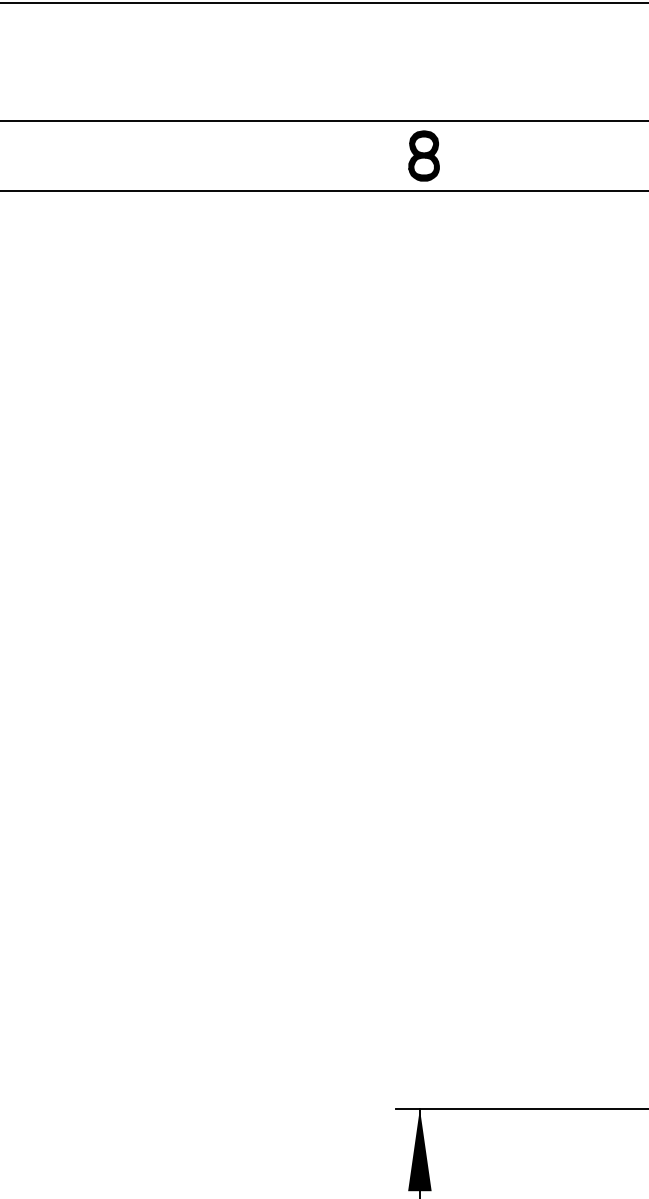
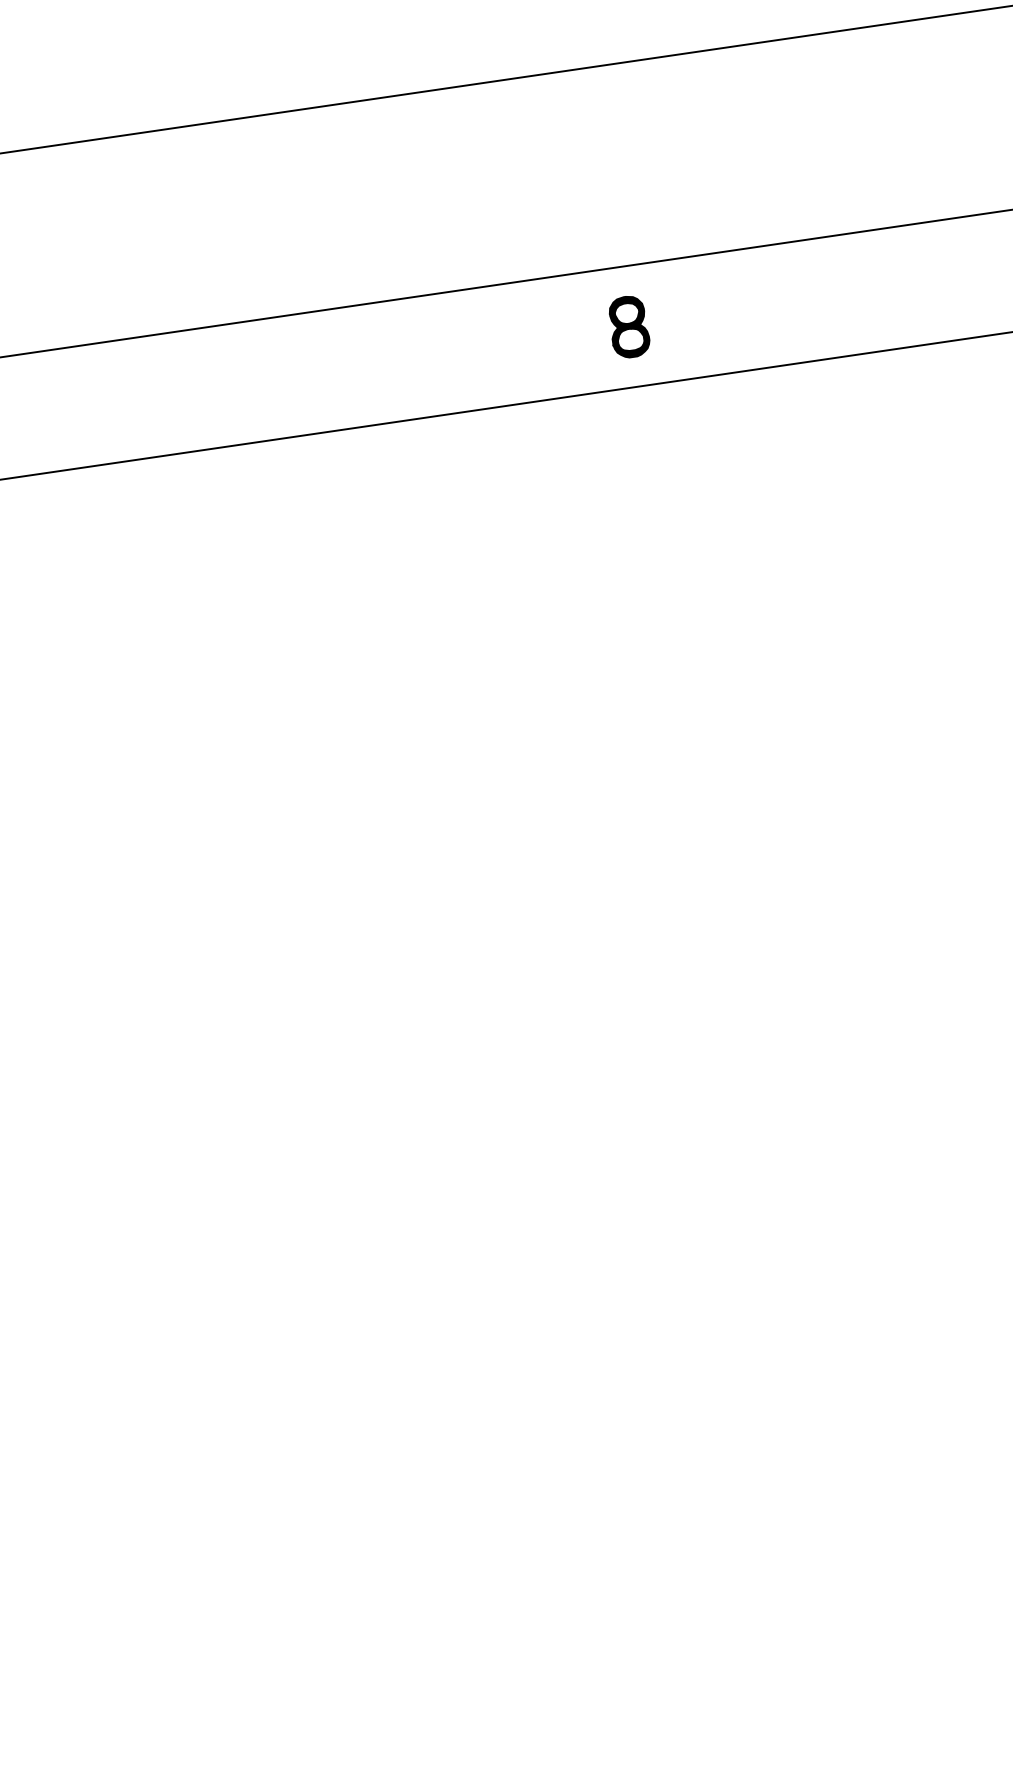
part: (423, 155) -> (628, 326), size x0.71

